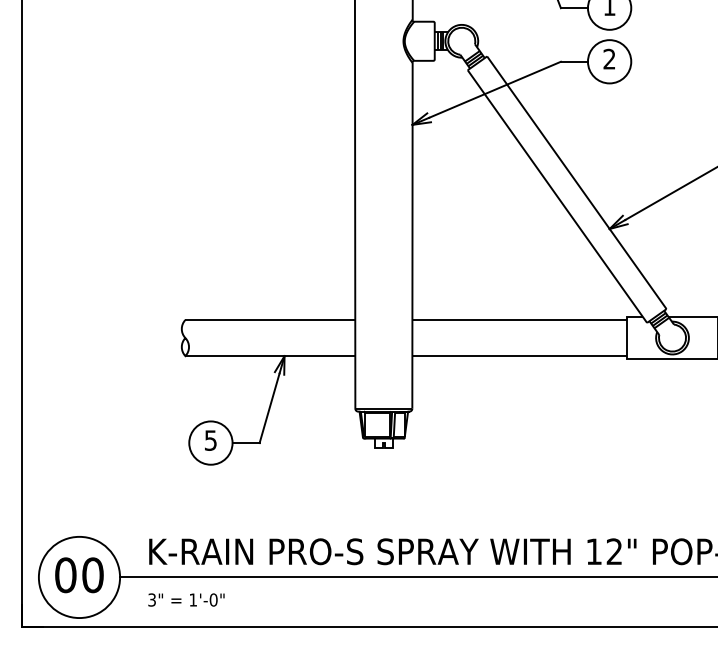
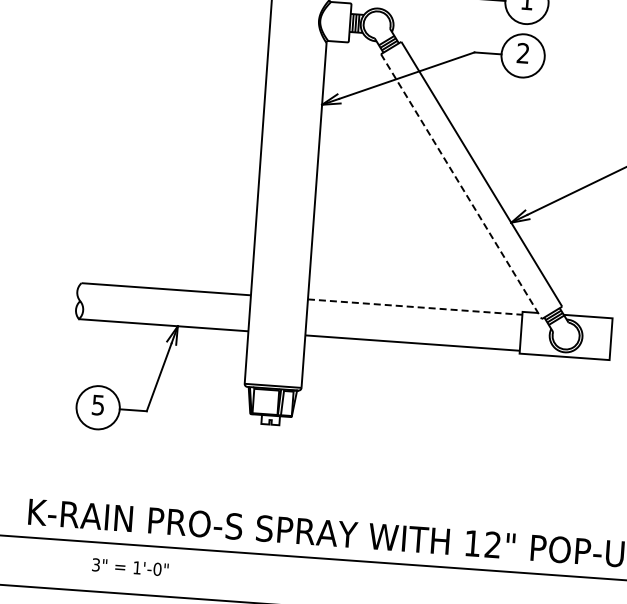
line: (557, 196) -> (461, 186), solid -> dashed
line: (519, 320) -> (414, 307), solid -> dashed
text: (186, 599) -> (130, 566), moved

